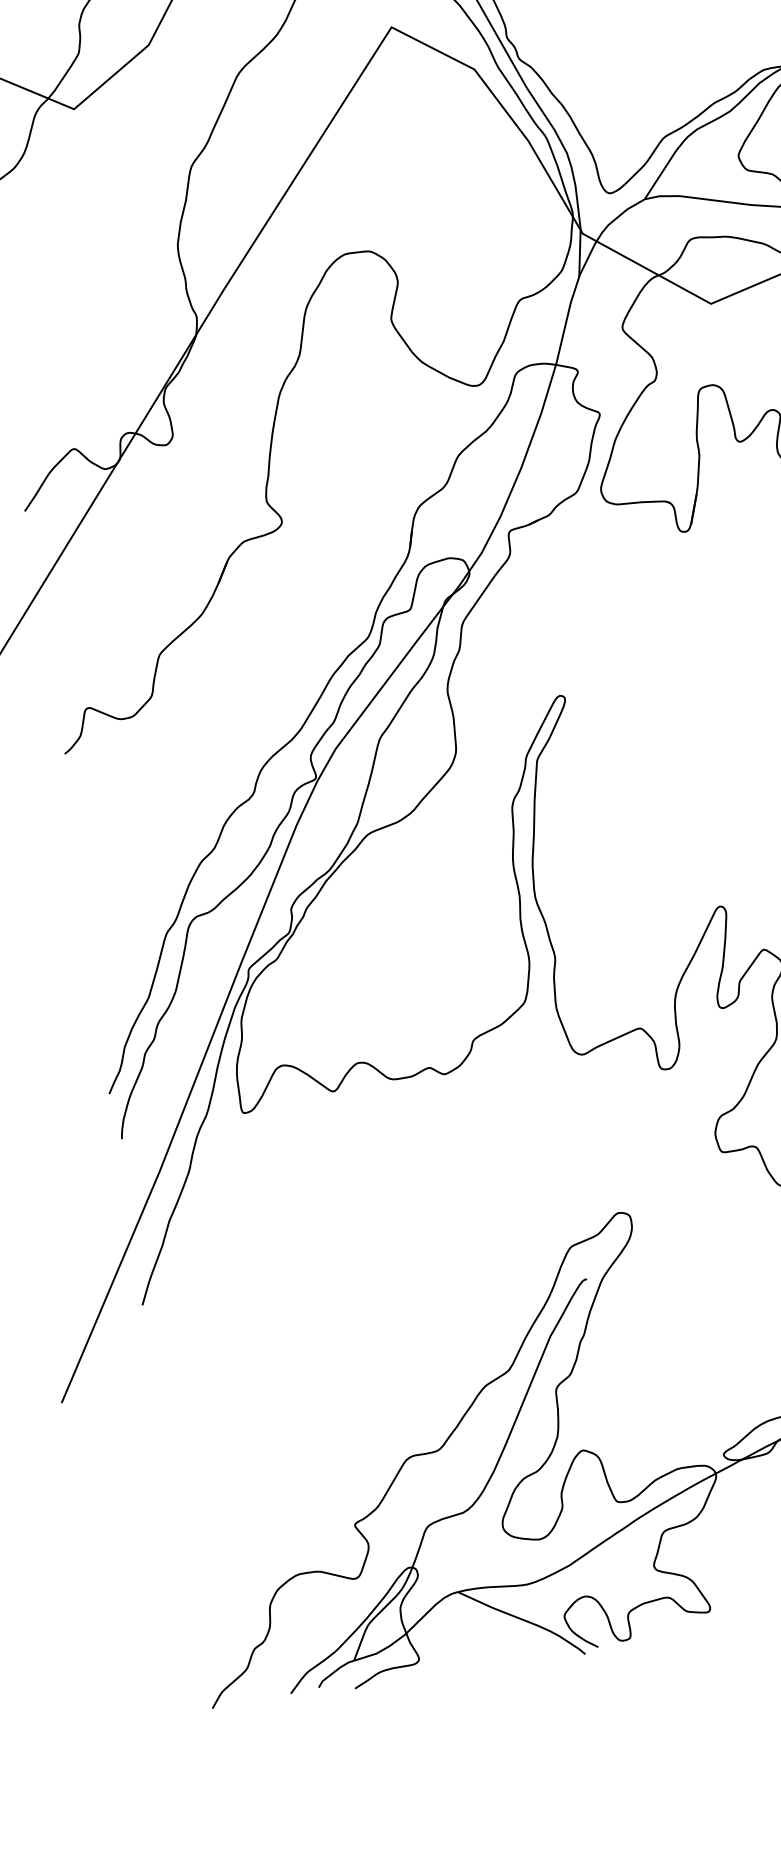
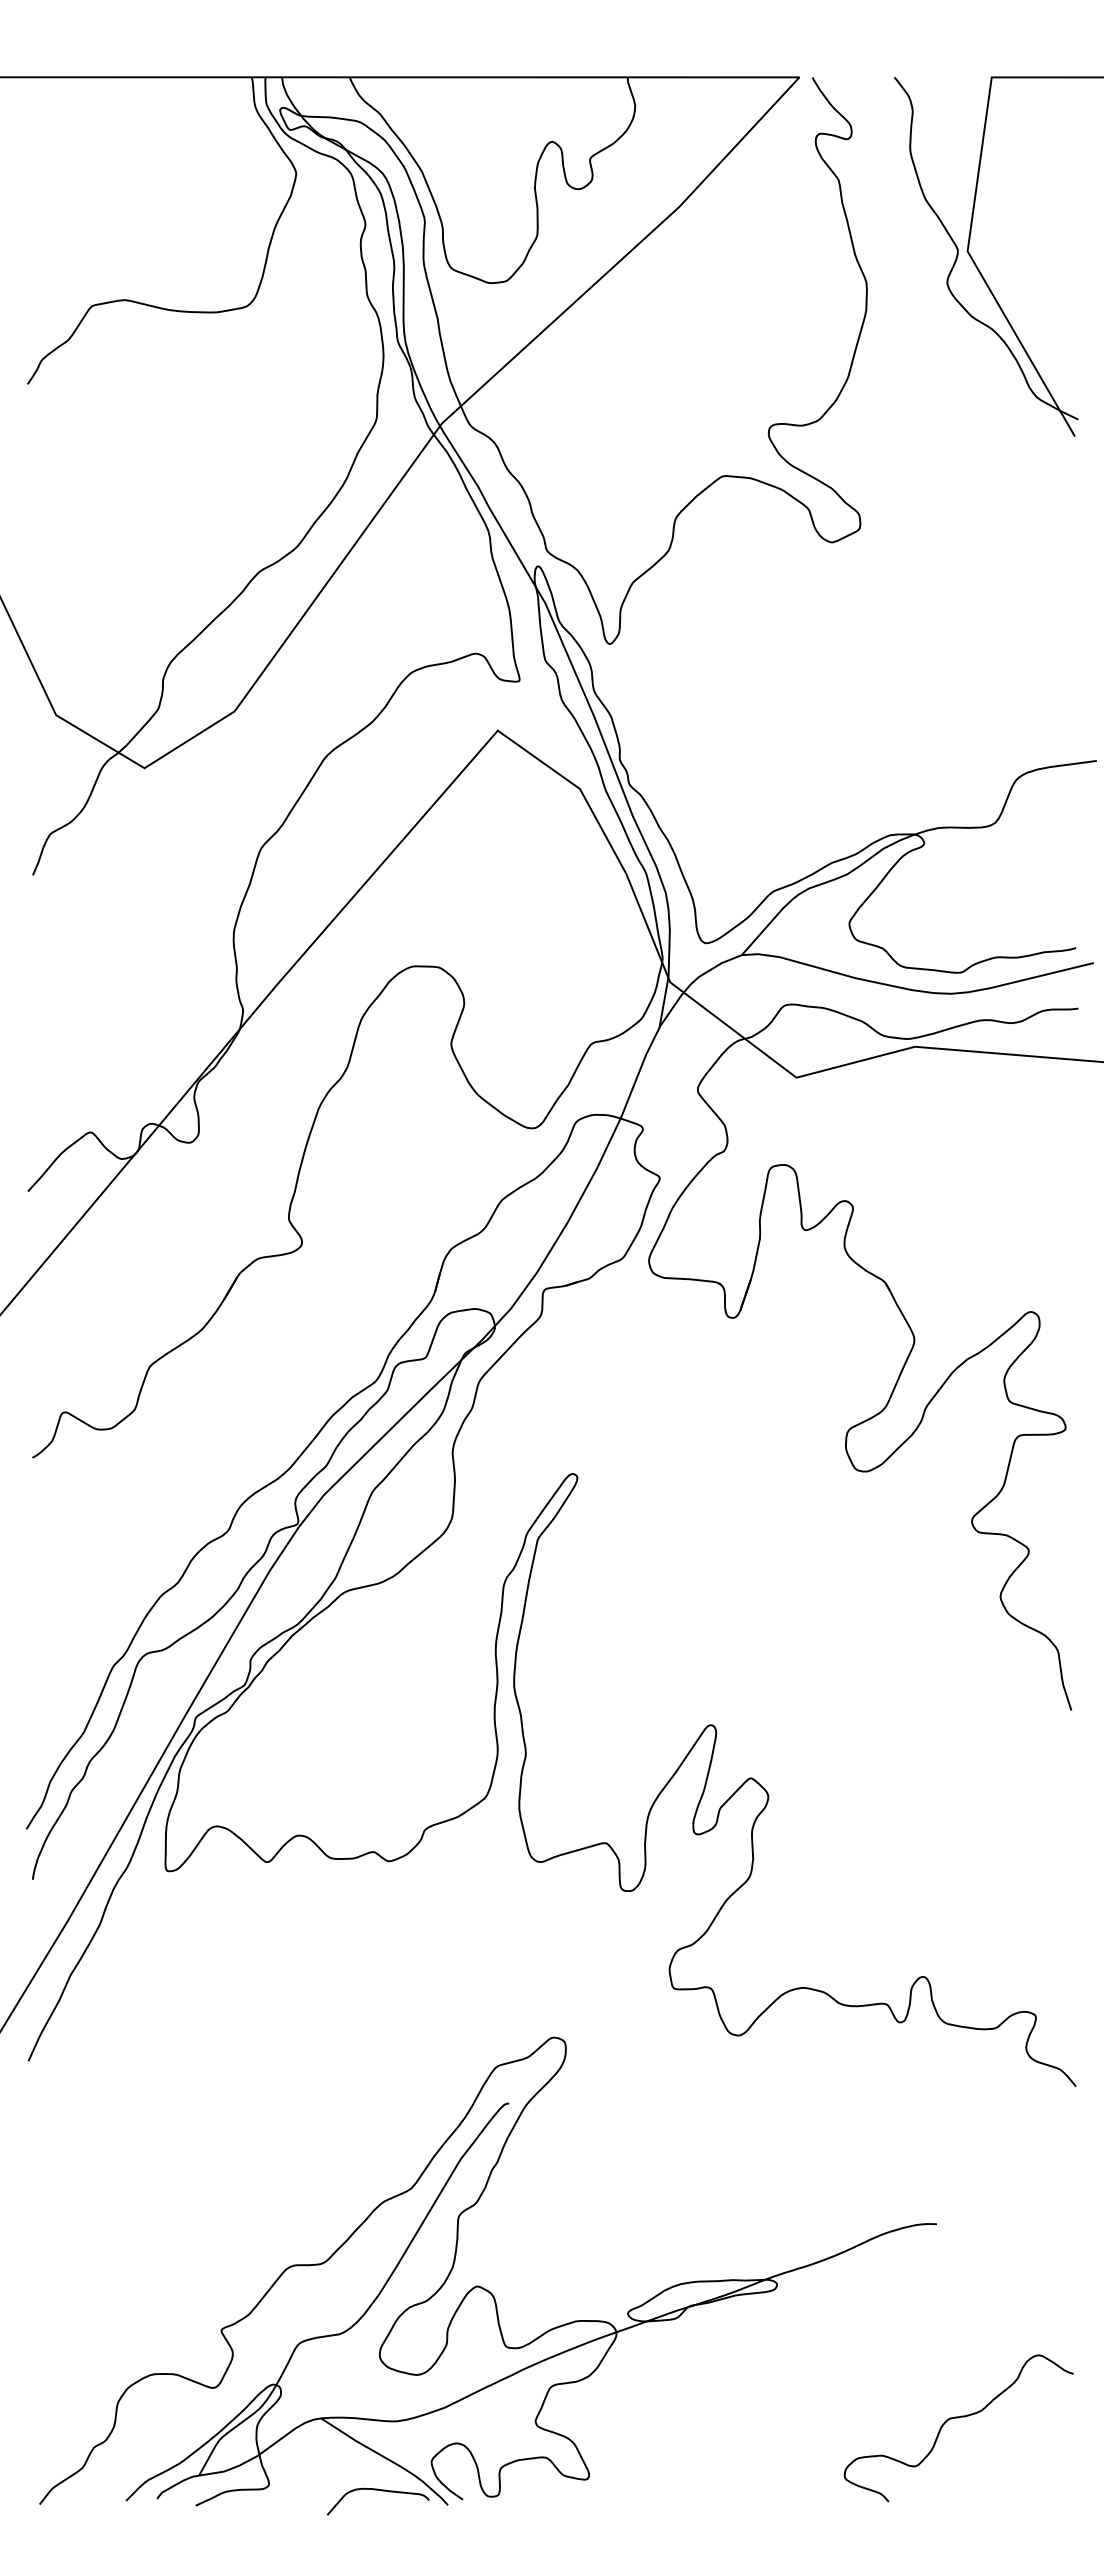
curve: (522, 1650) -> (381, 2491), added

